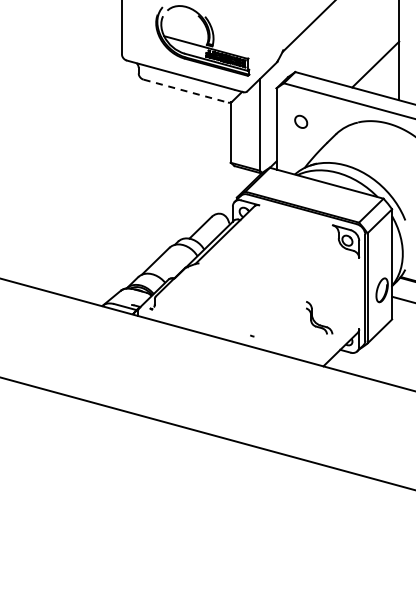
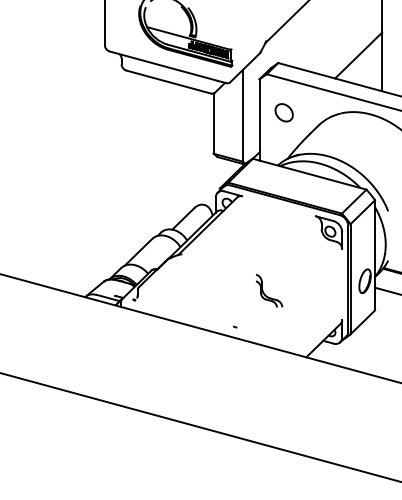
line: (185, 91) -> (168, 82), dashed -> solid
part: (300, 121) -> (283, 112), size x1.43
part: (319, 317) -> (269, 290), moved

